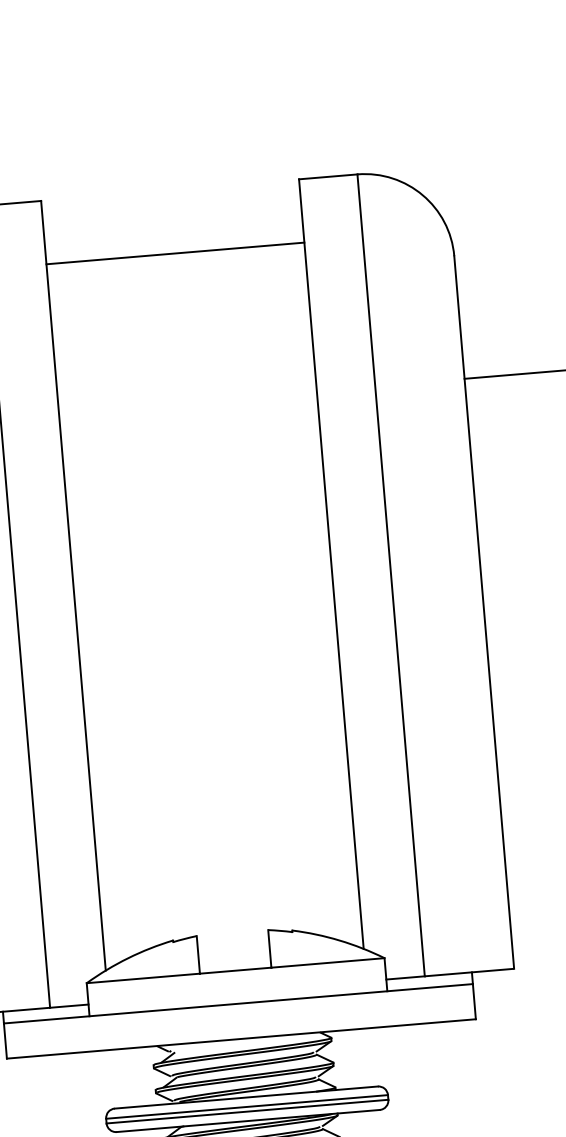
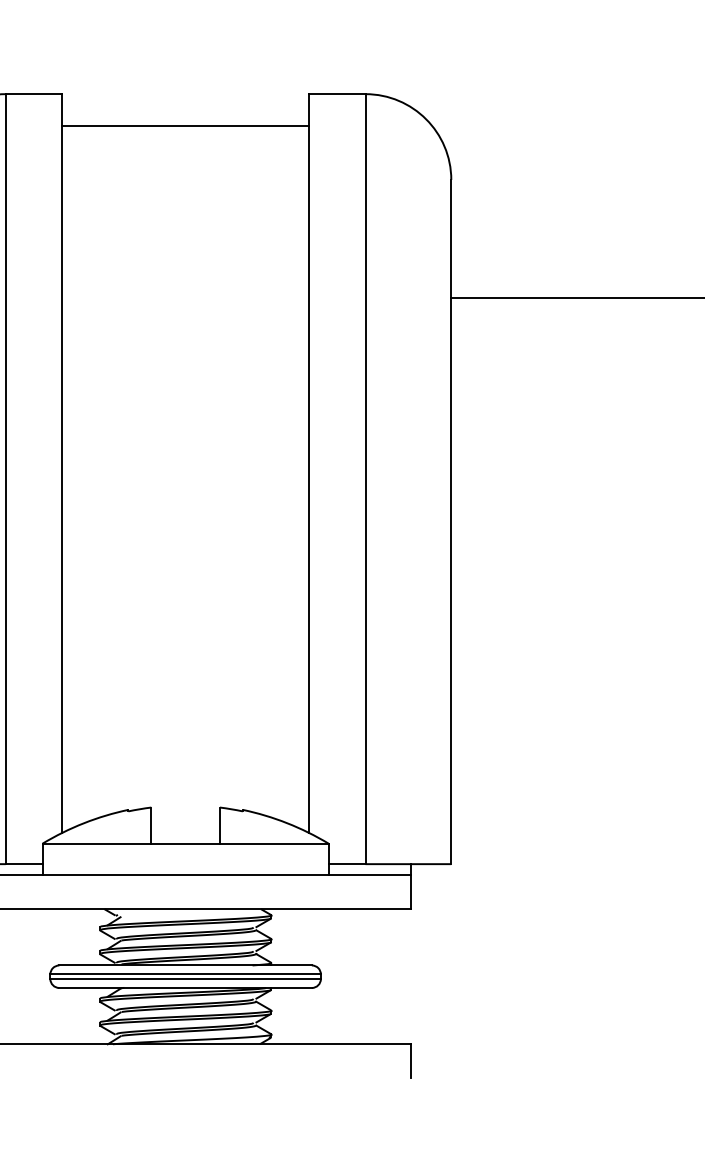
line: (175, 253) -> (185, 125), moved

